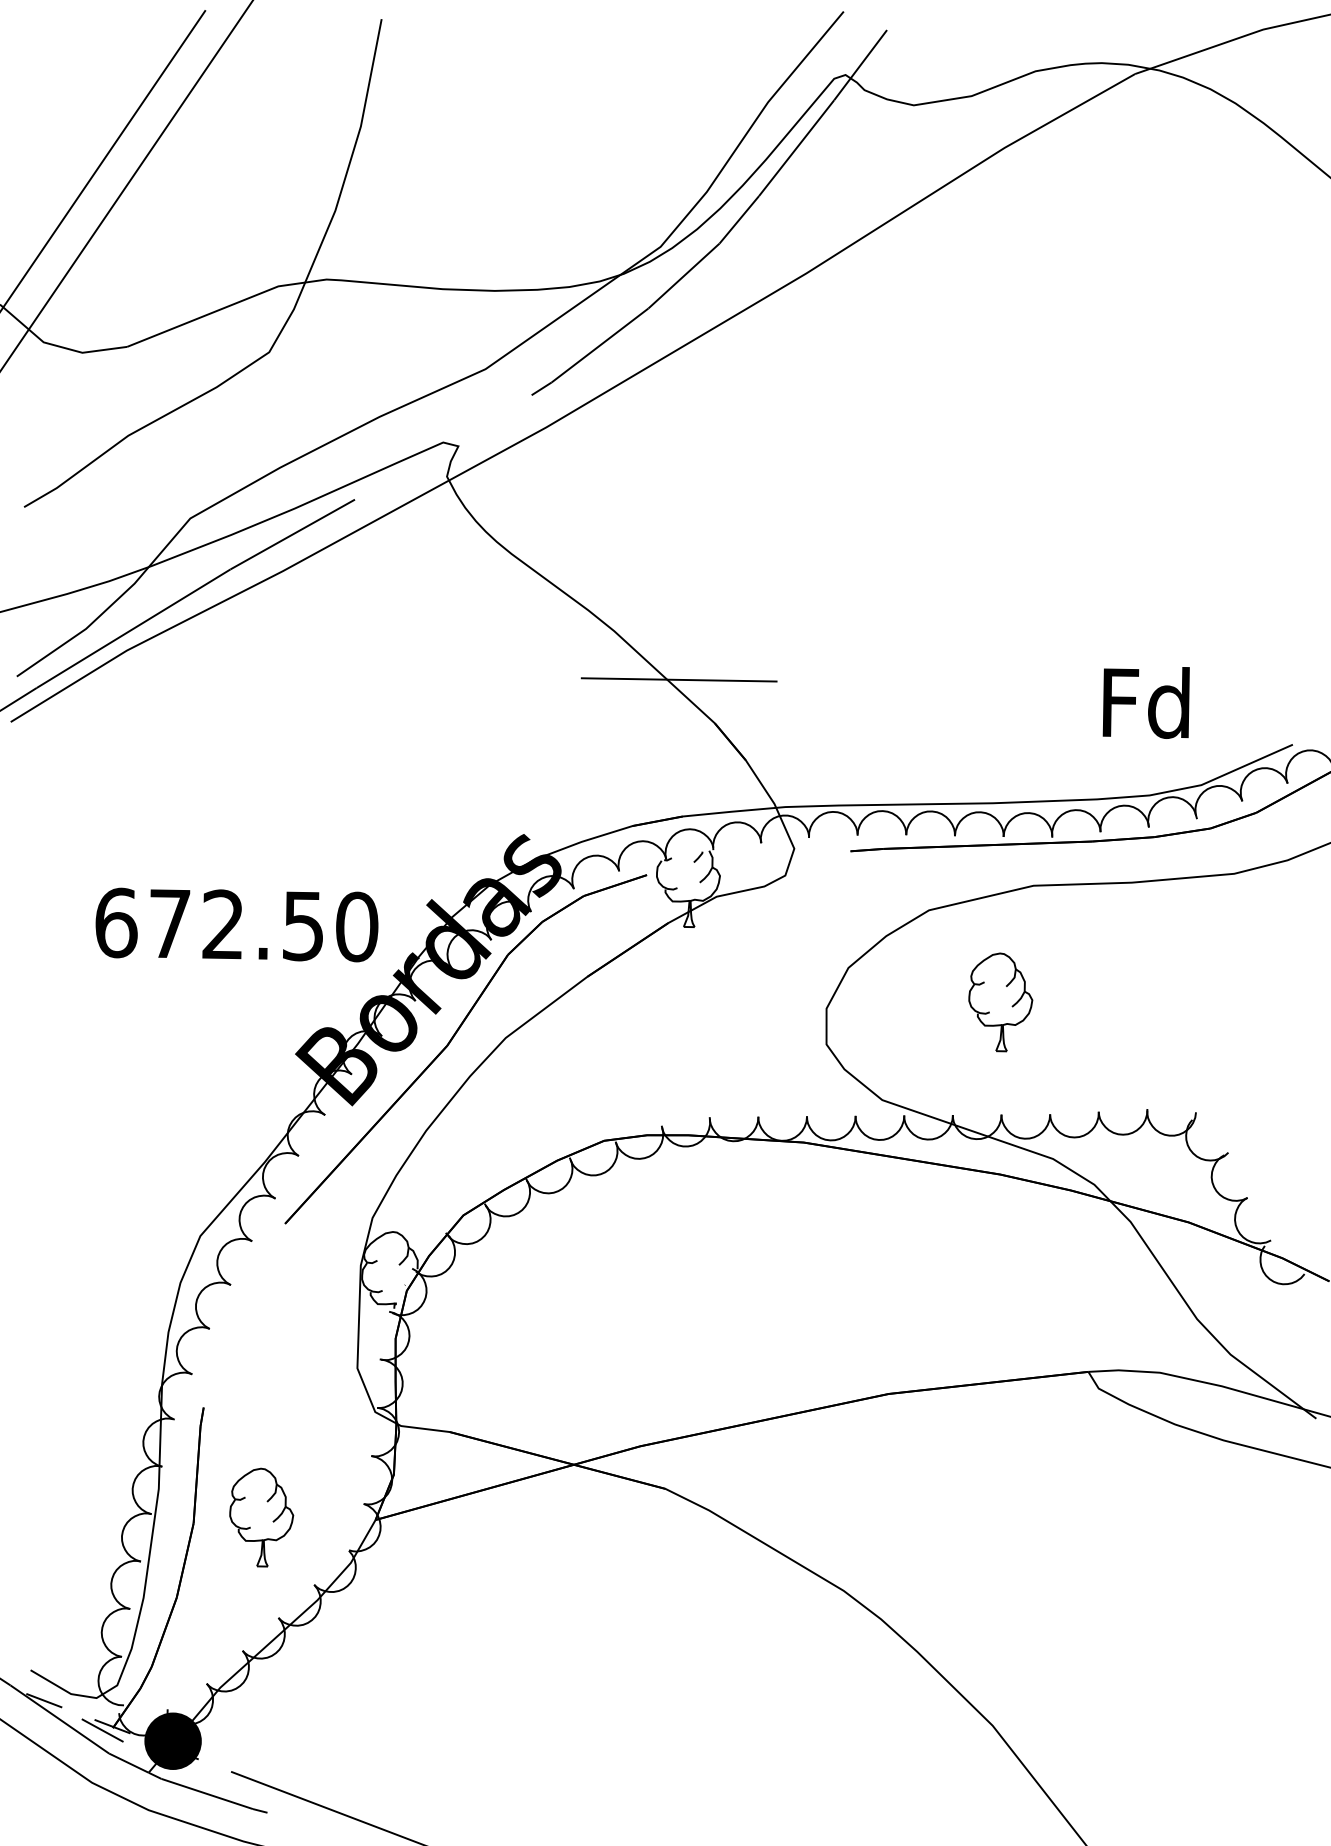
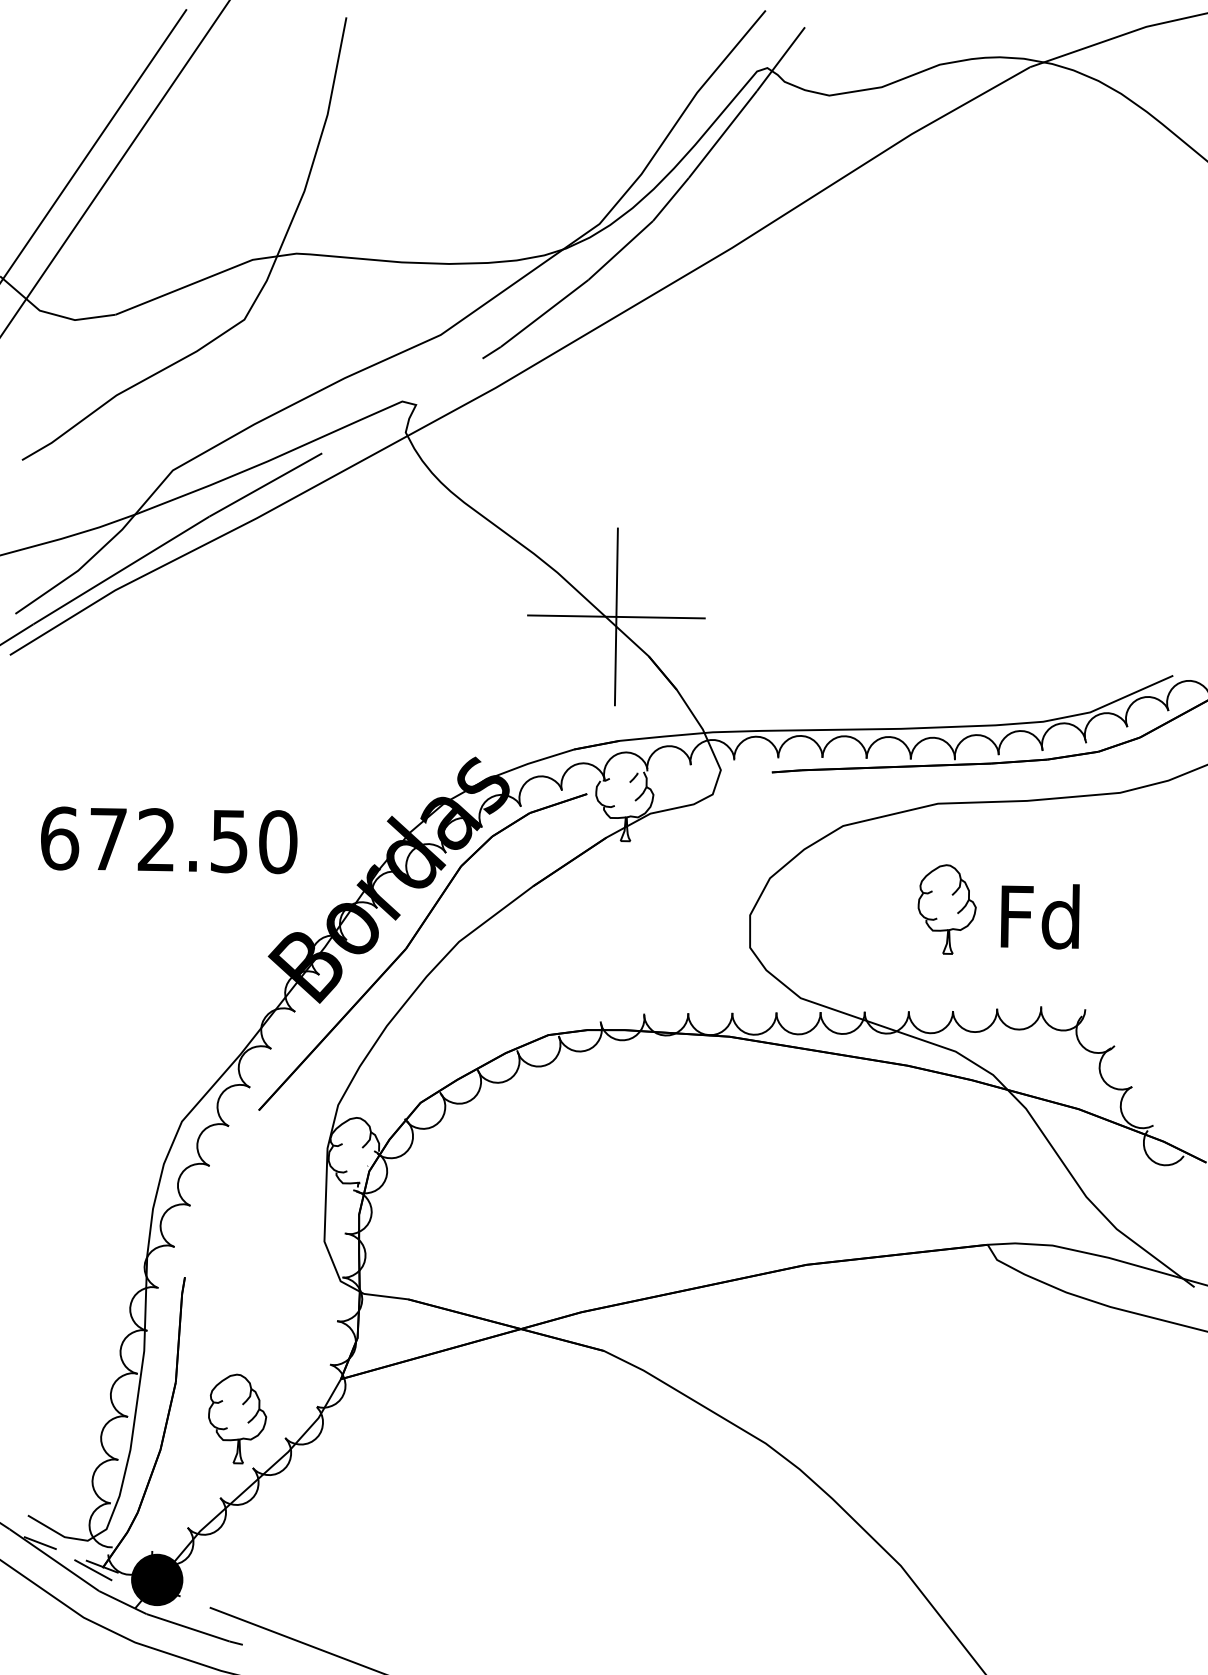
line: (678, 679) -> (615, 616), added
text: (1145, 702) -> (1039, 916), moved
text: (237, 925) -> (169, 840), moved
part: (999, 1002) -> (946, 909), moved
part: (261, 1517) -> (237, 1418), moved

